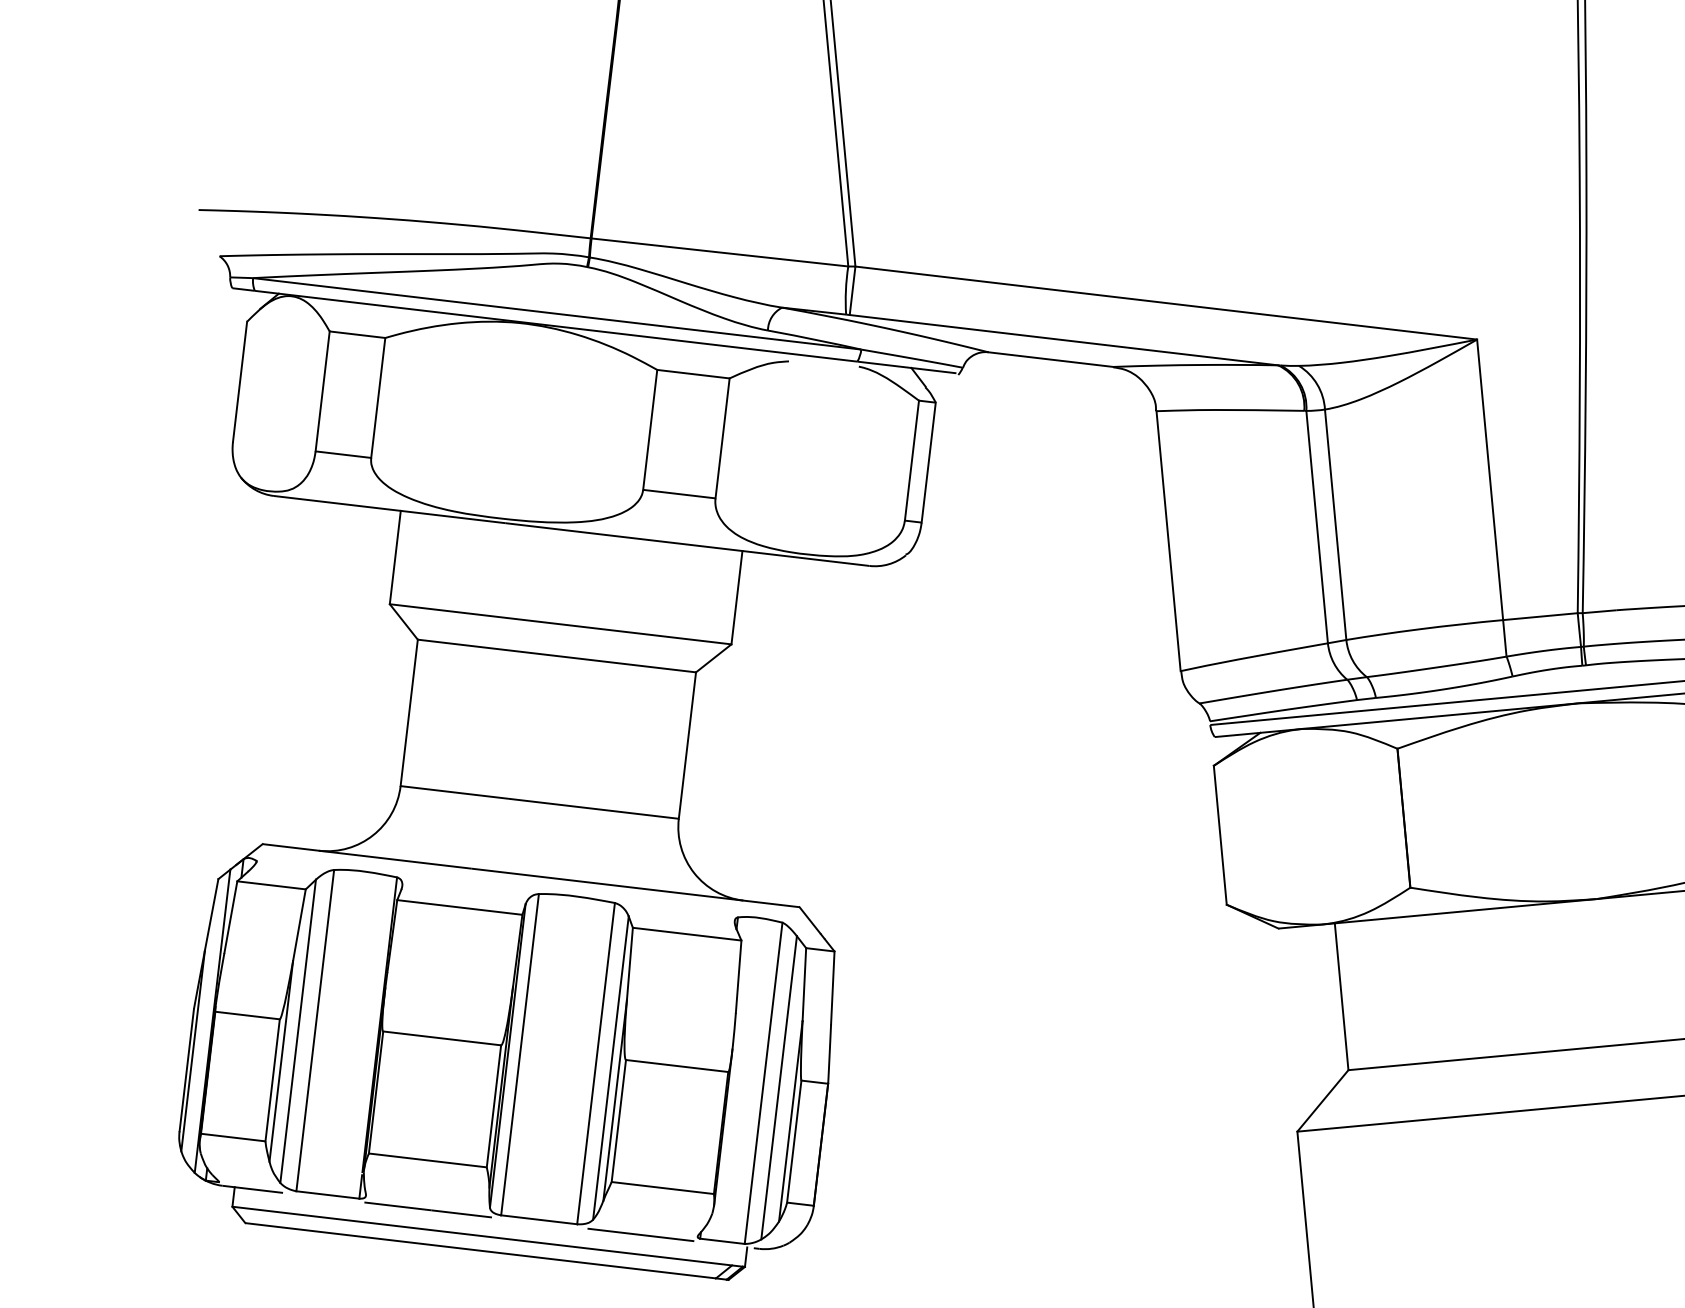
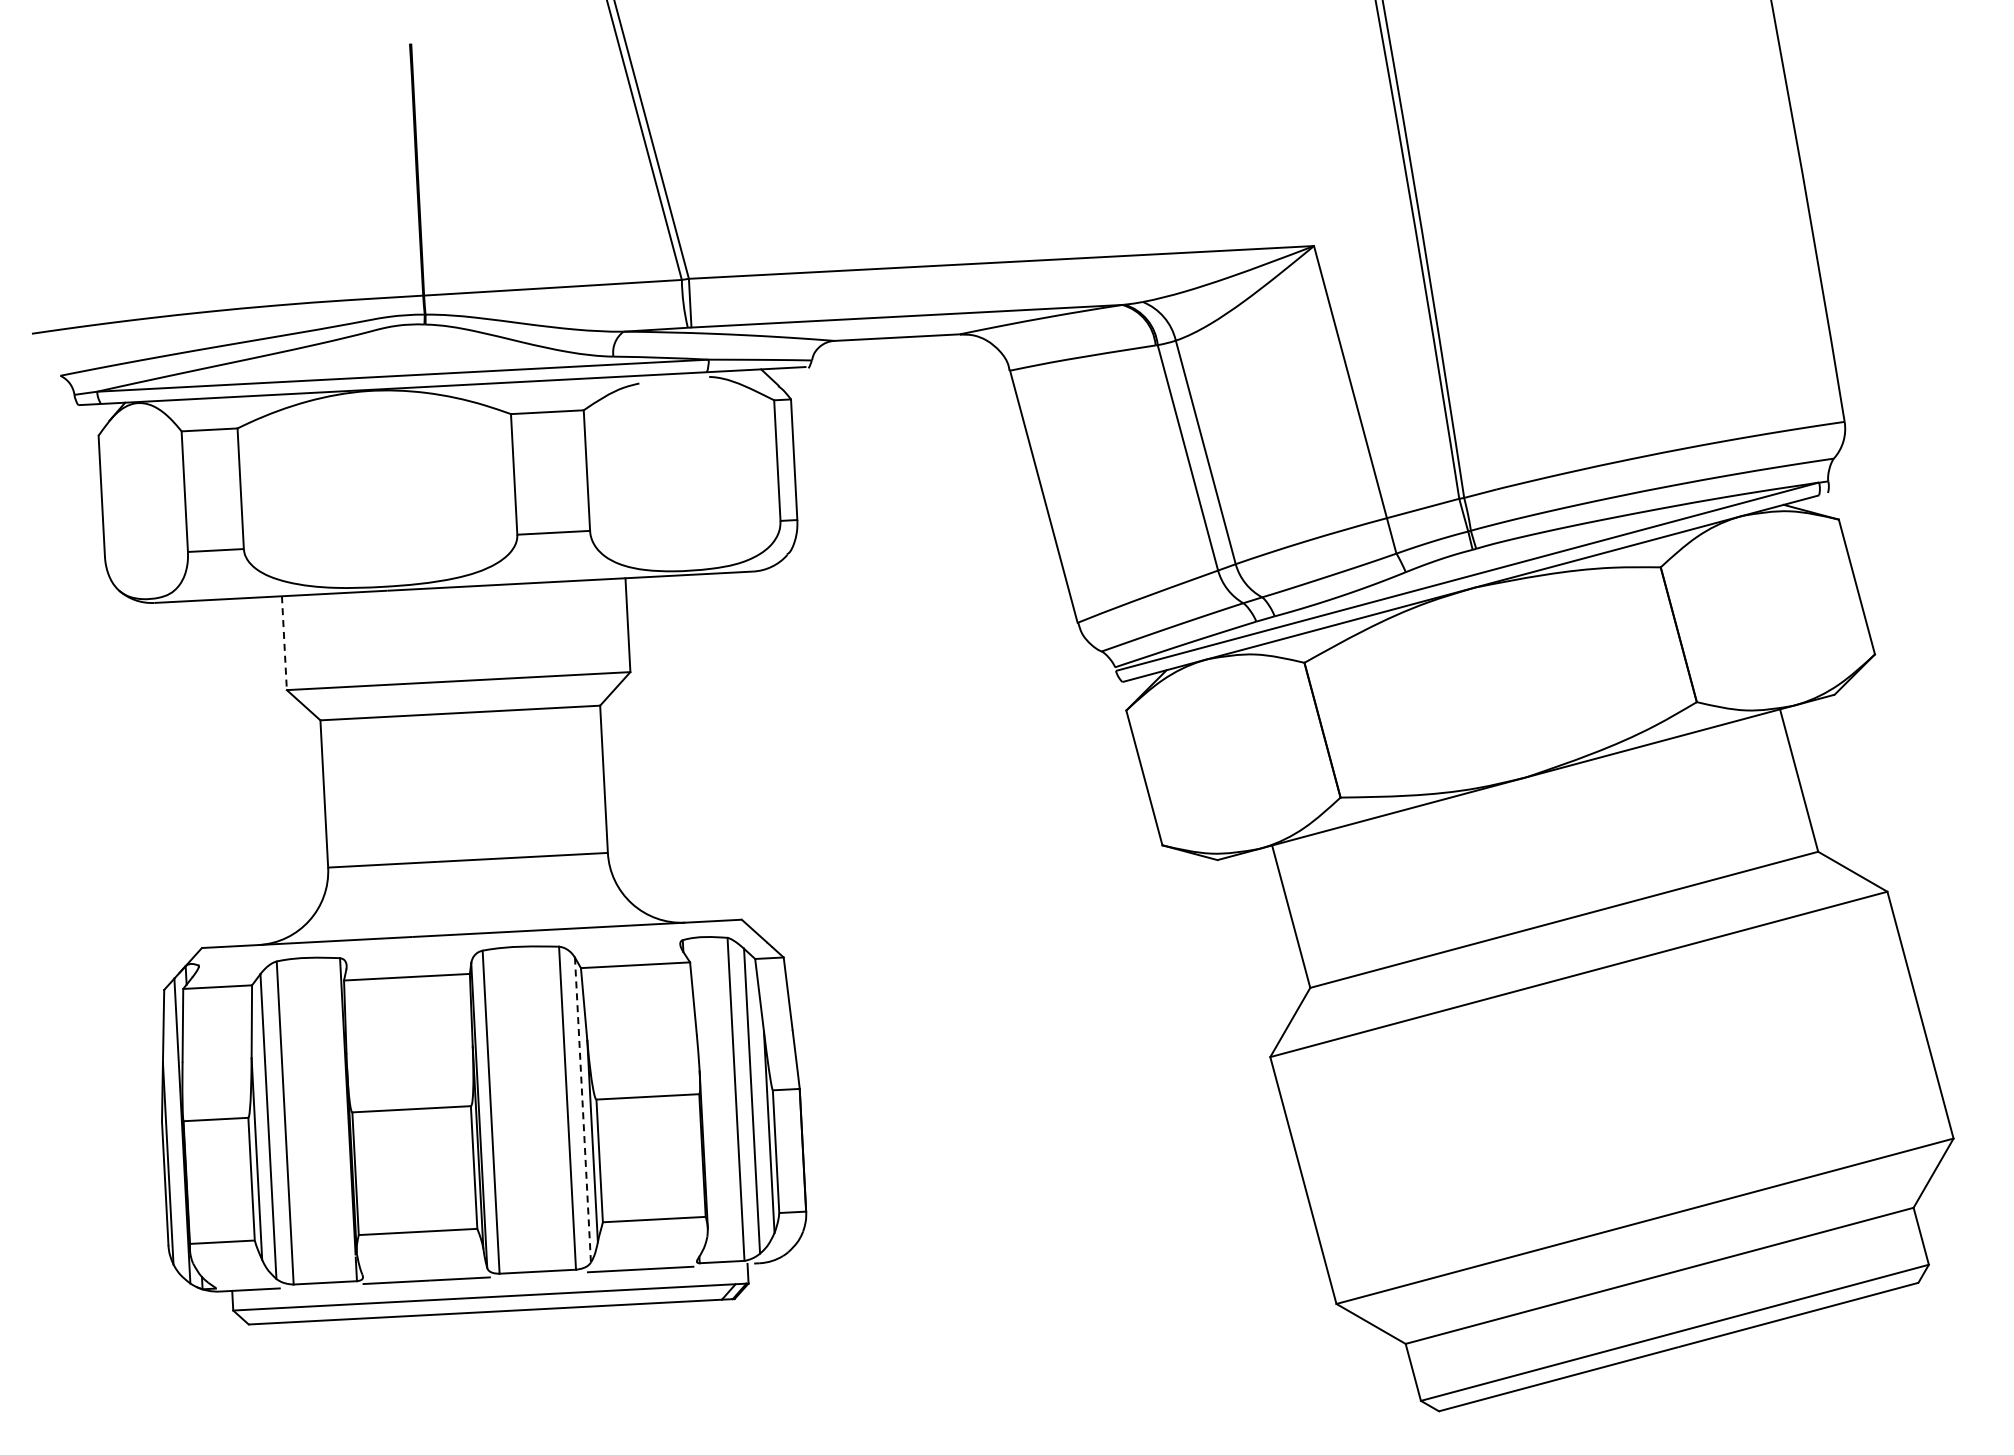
line: (395, 557) -> (284, 643), solid -> dashed
line: (610, 1068) -> (582, 1110), solid -> dashed

